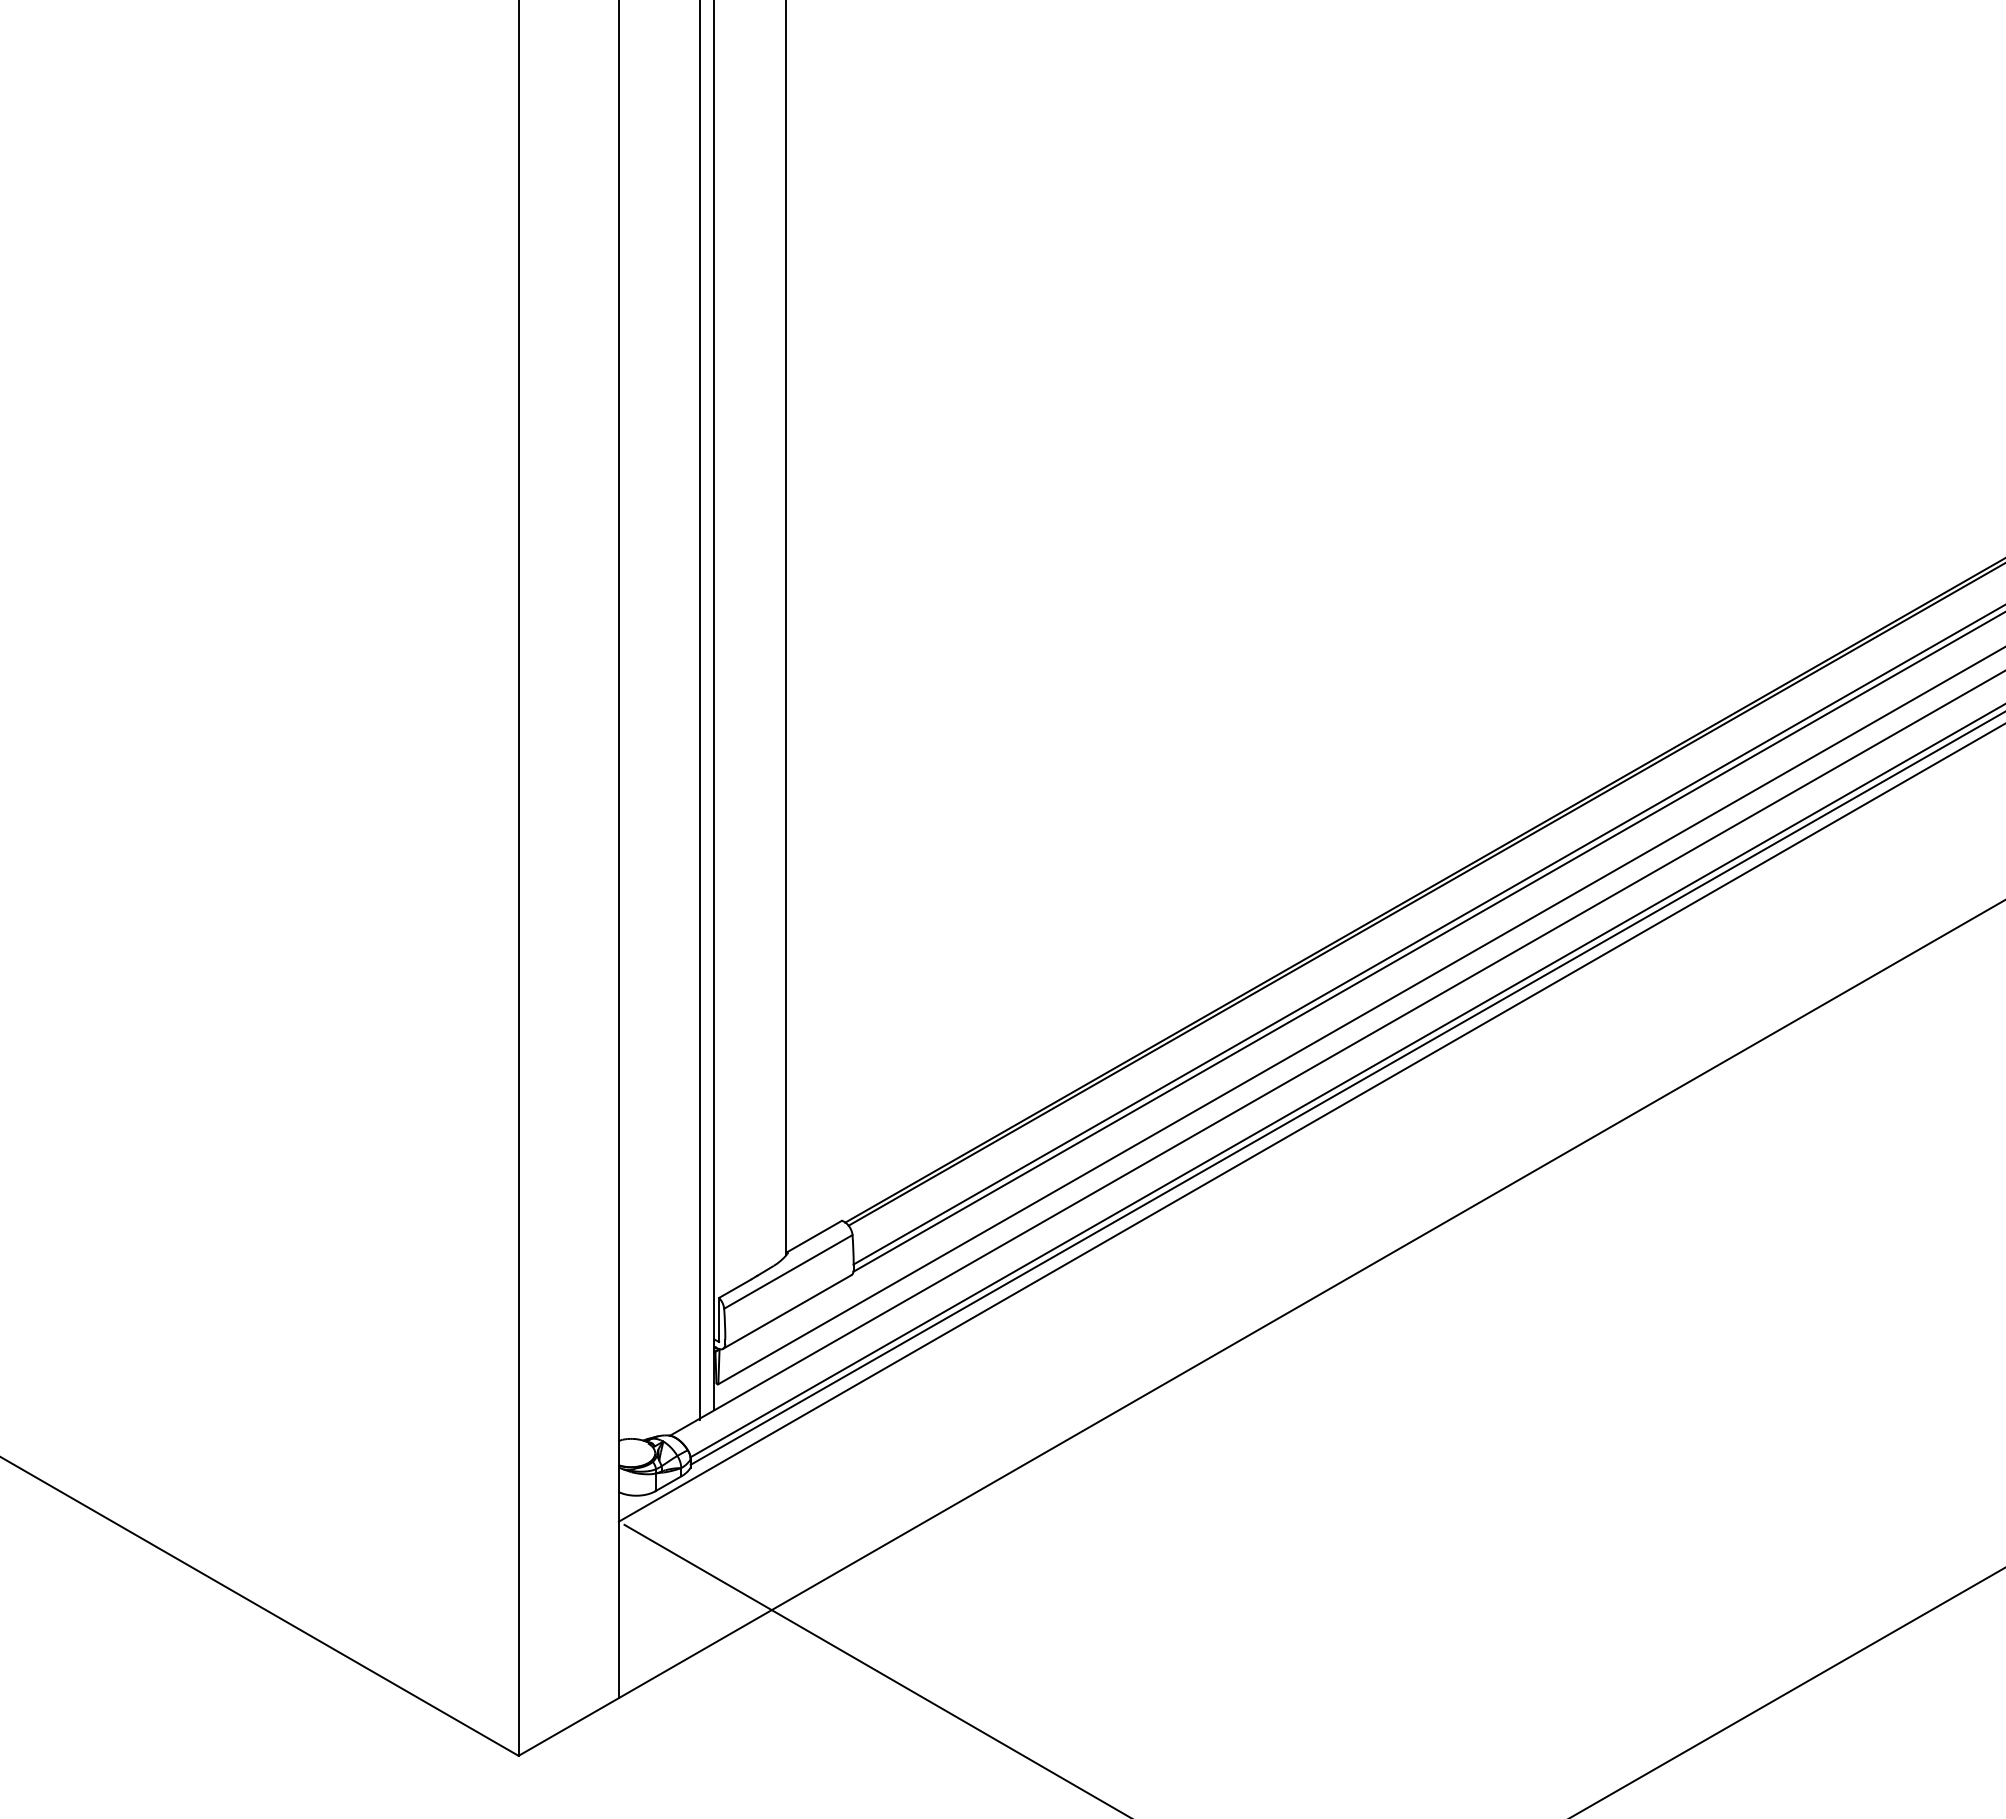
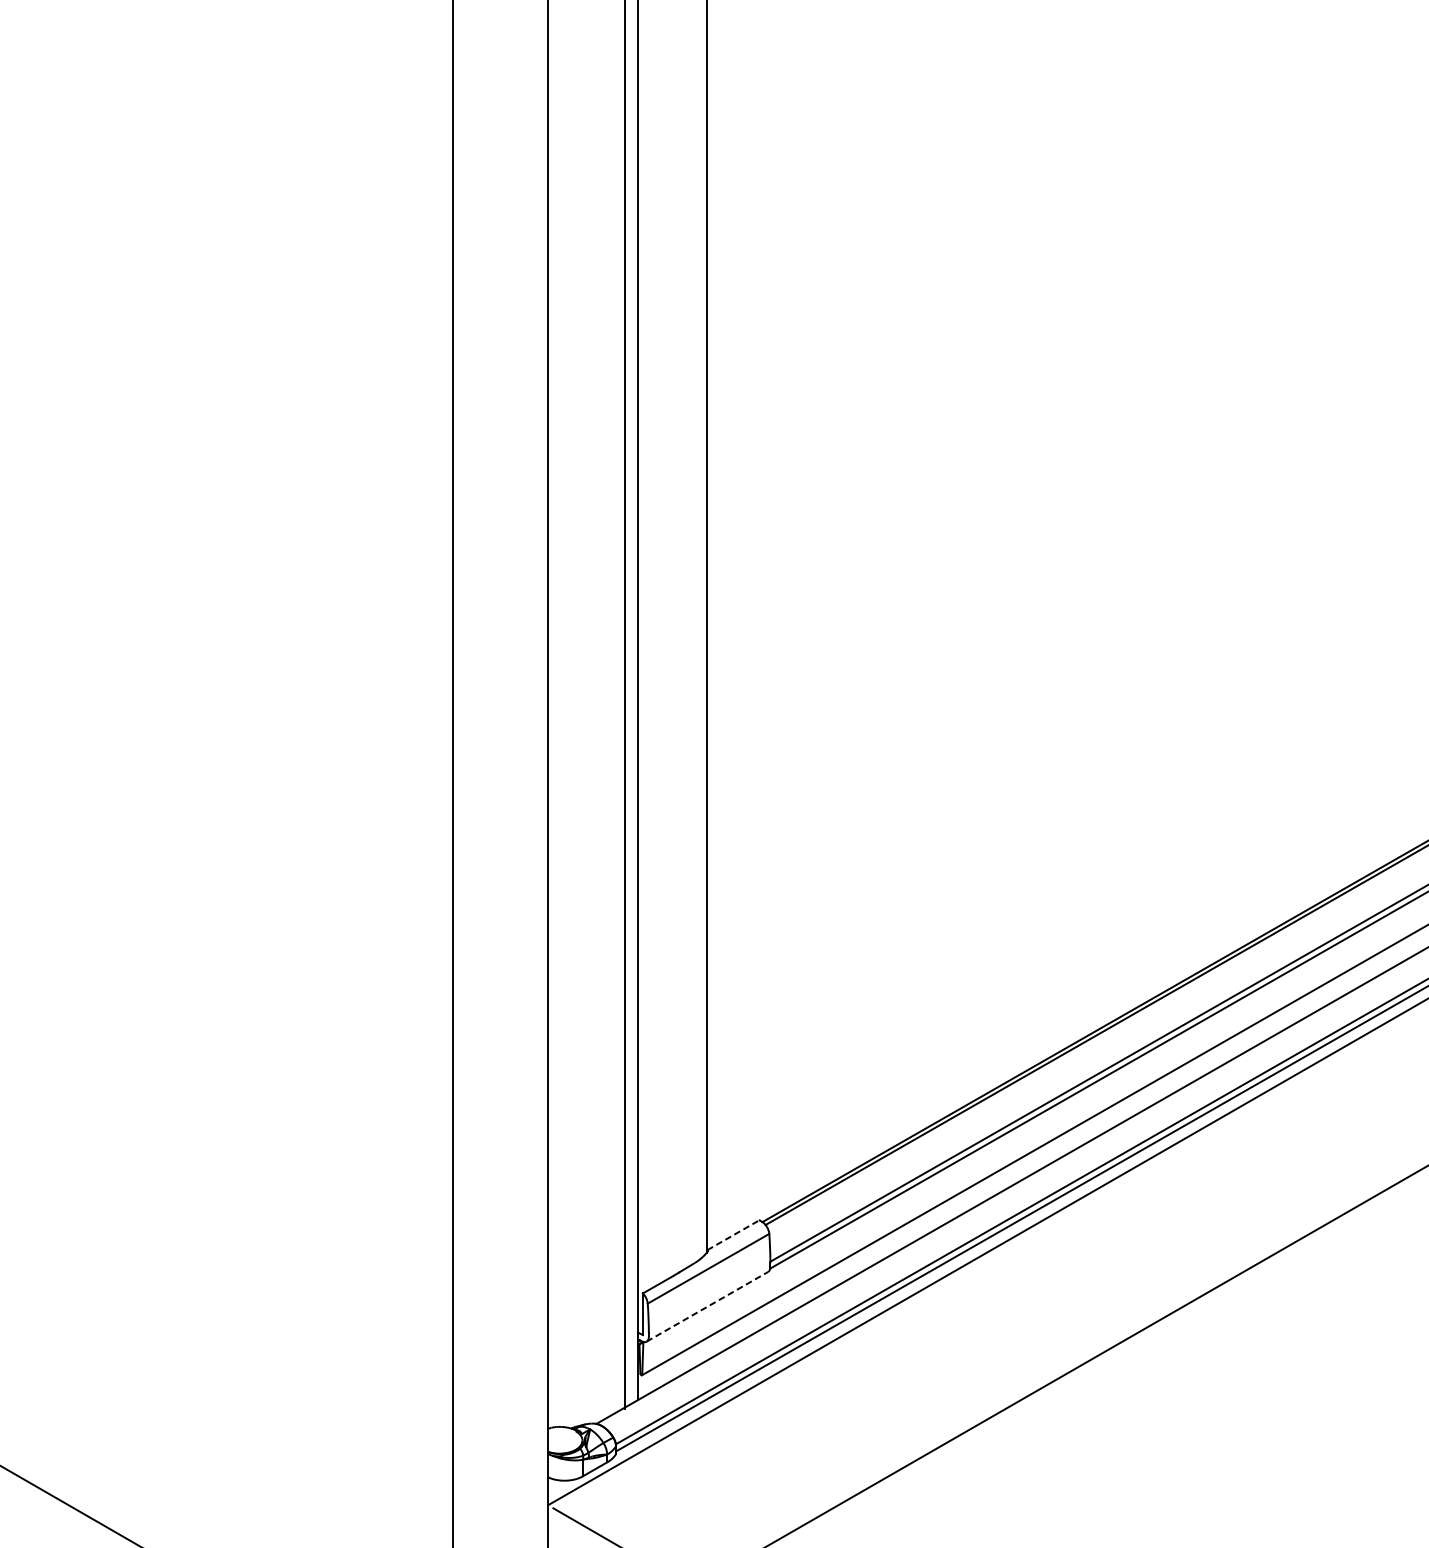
line: (814, 1236) -> (733, 1235), solid -> dashed
line: (787, 1312) -> (707, 1307), solid -> dashed

